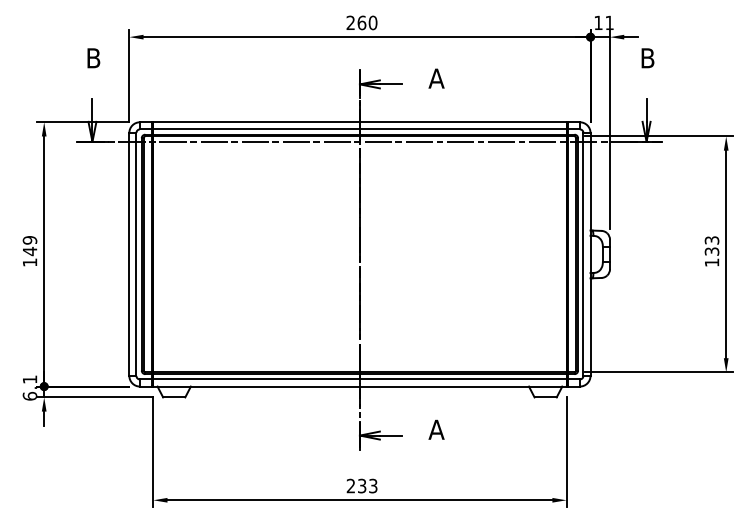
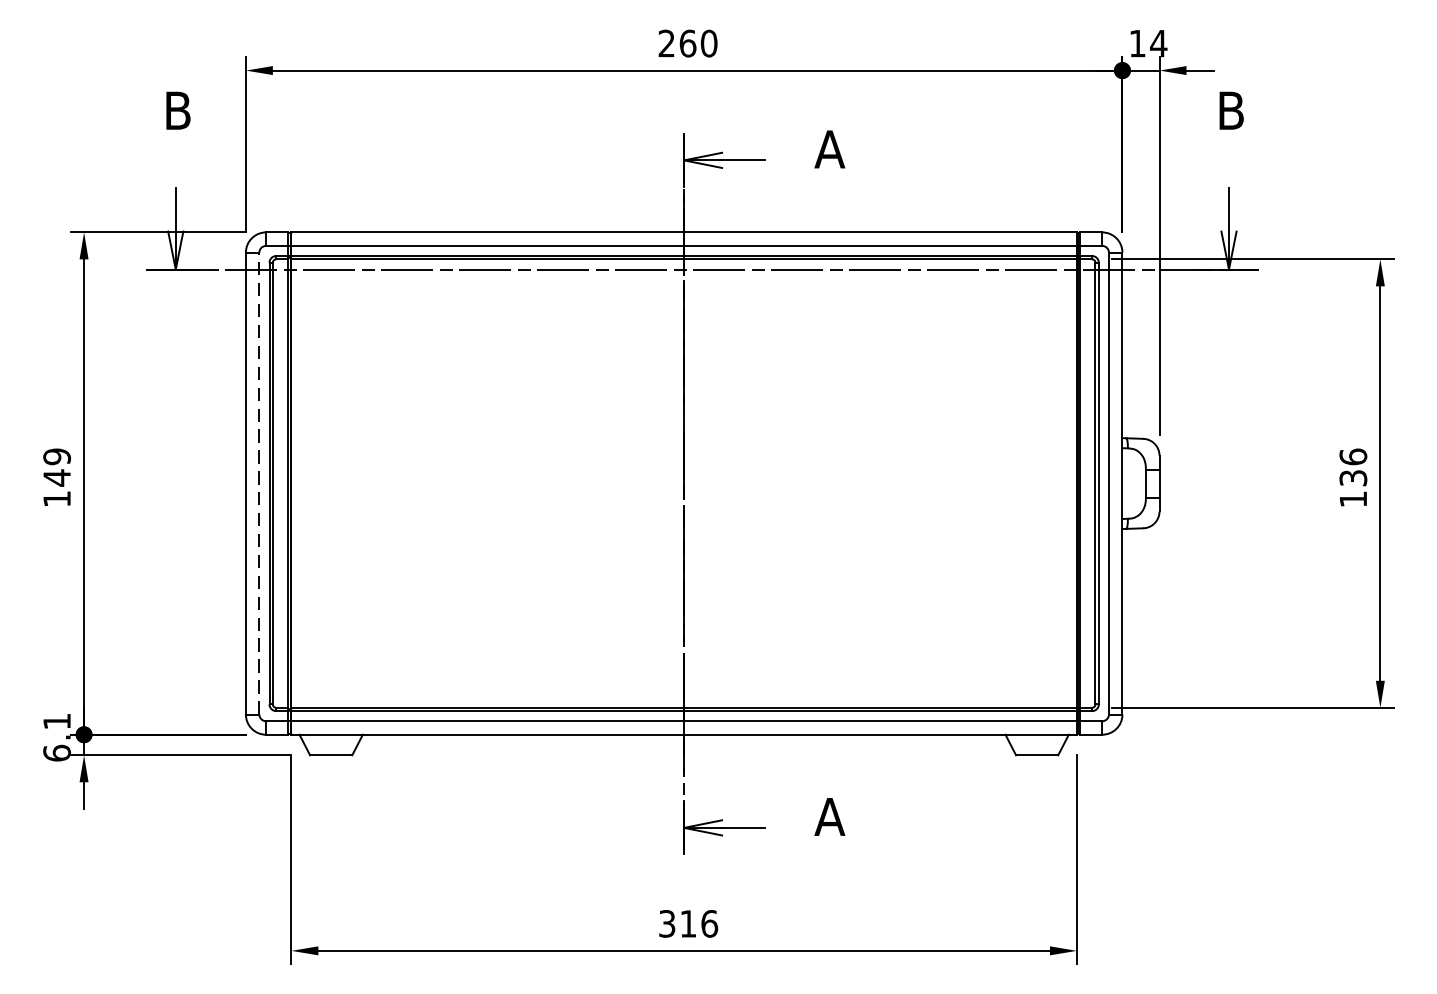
text: (609, 22) -> (1158, 42), 11 -> 14
text: (711, 240) -> (1352, 457), 133 -> 136
line: (136, 254) -> (259, 483), solid -> dashed
text: (361, 485) -> (687, 922), 233 -> 316

